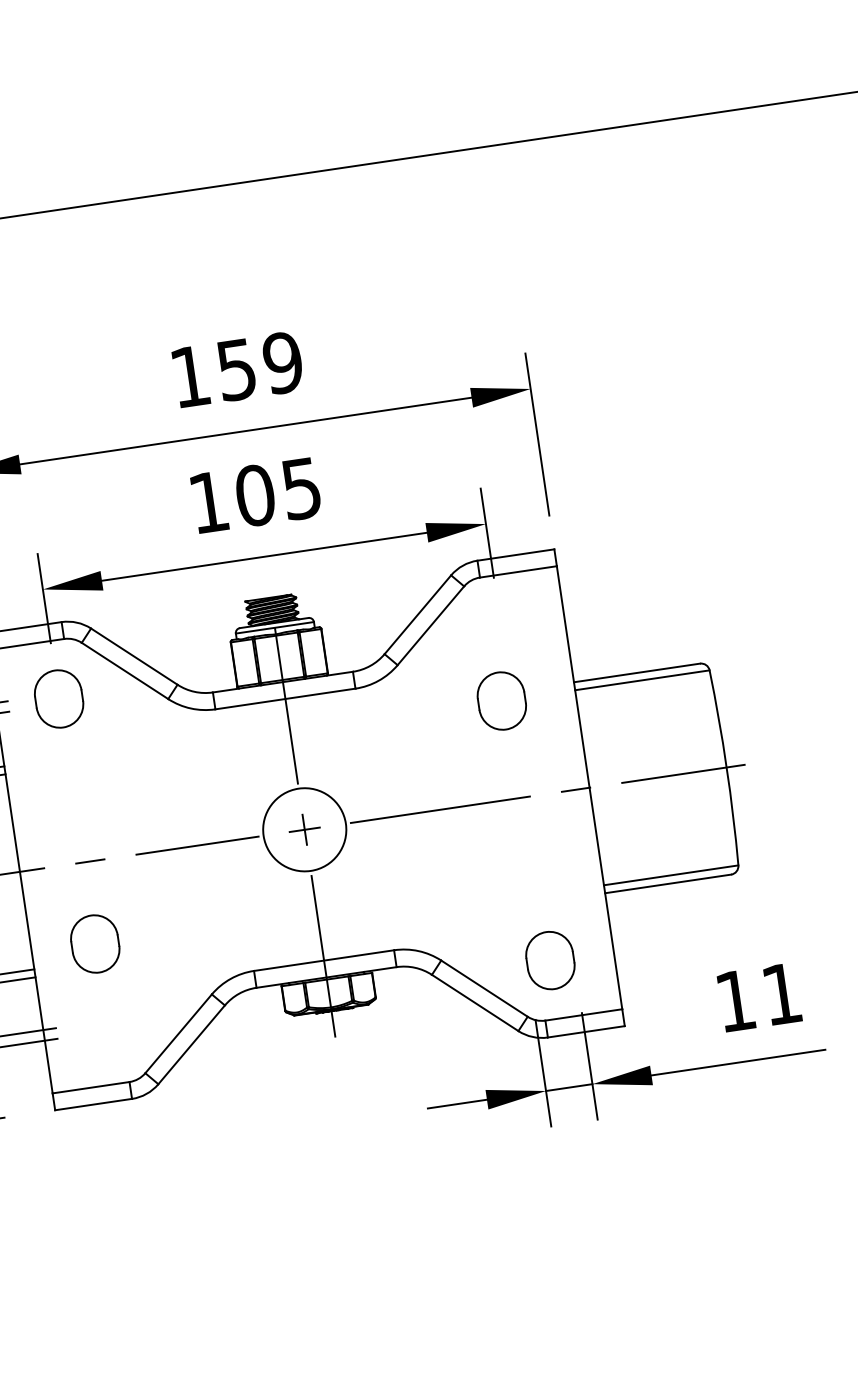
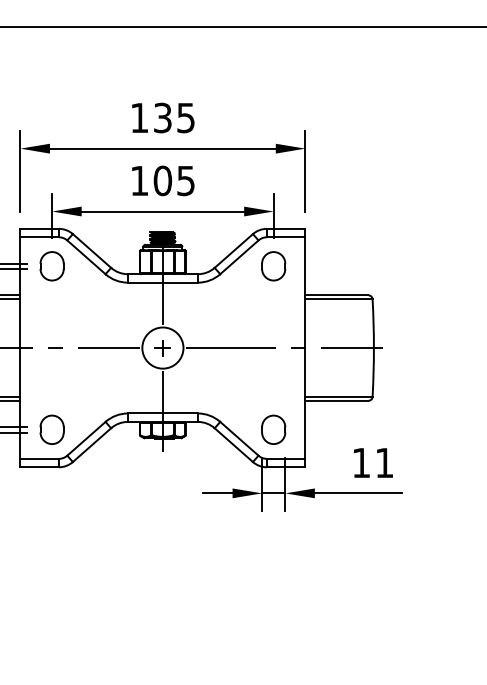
text: (259, 365) -> (174, 117), 159 -> 135
part: (501, 701) -> (273, 266), moved
part: (93, 943) -> (51, 429), moved

